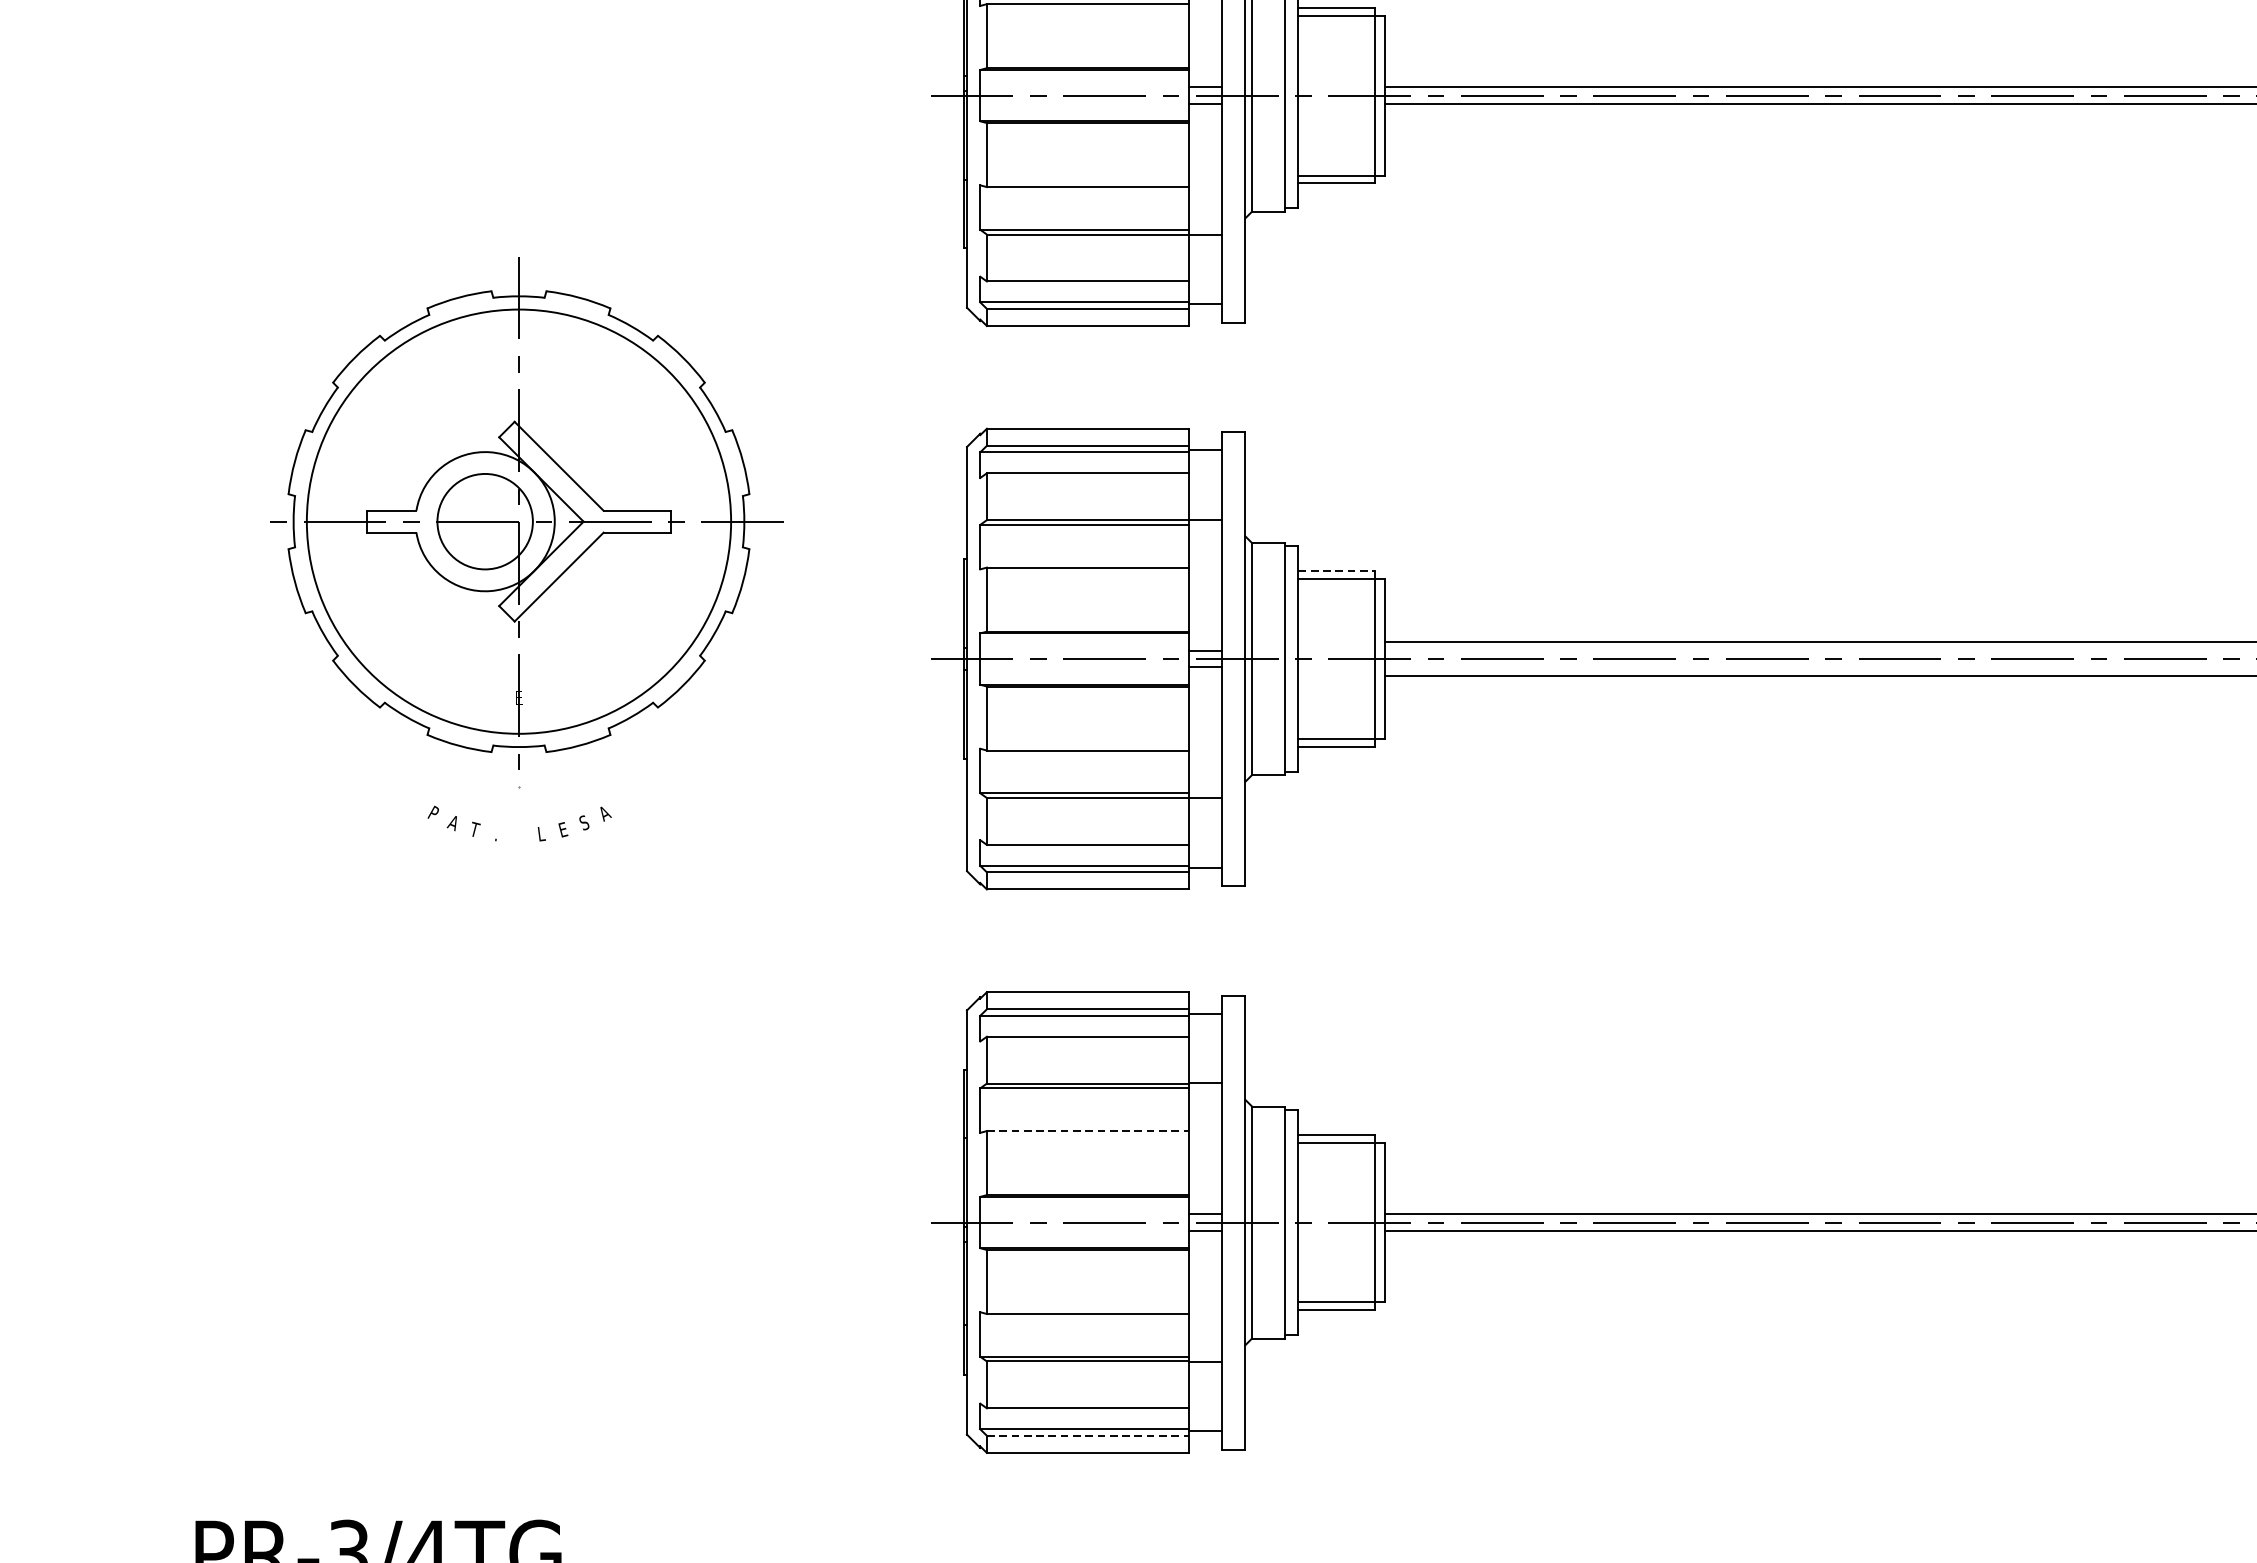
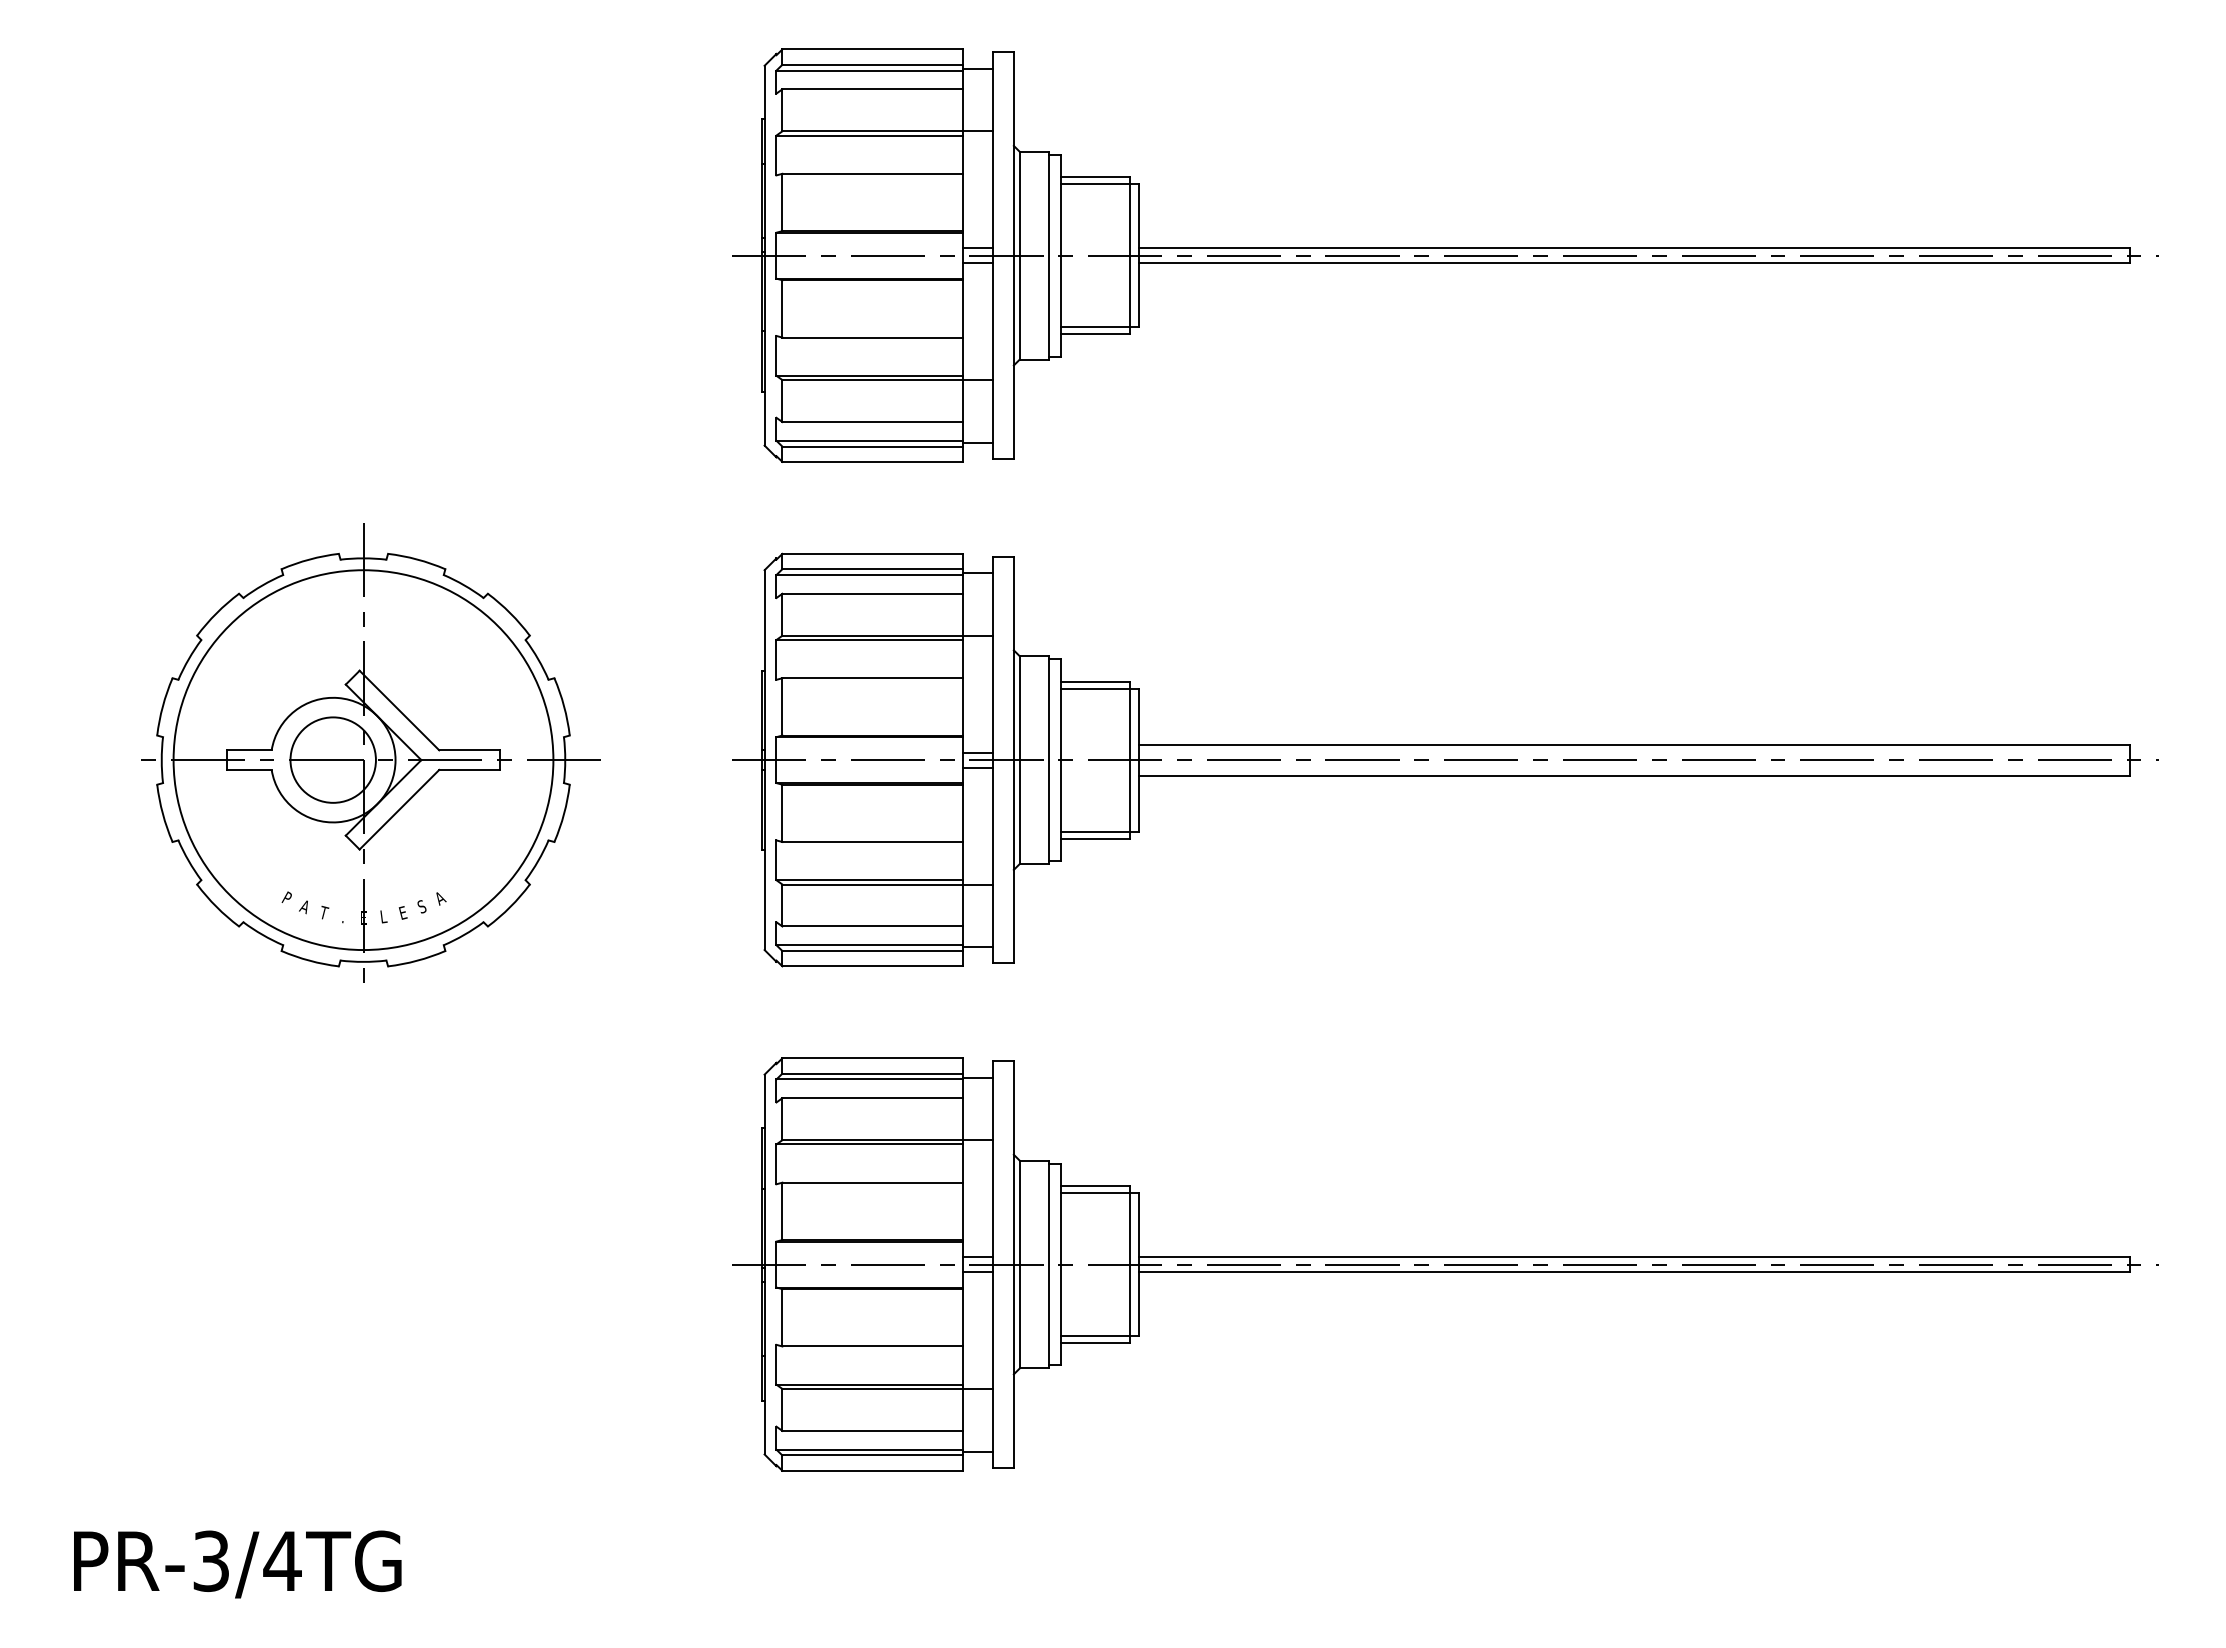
part: (526, 513) -> (370, 752), moved
line: (1336, 571) -> (1095, 681), dashed -> solid
line: (1087, 1130) -> (872, 1182), dashed -> solid
line: (1087, 1435) -> (872, 1455), dashed -> solid

